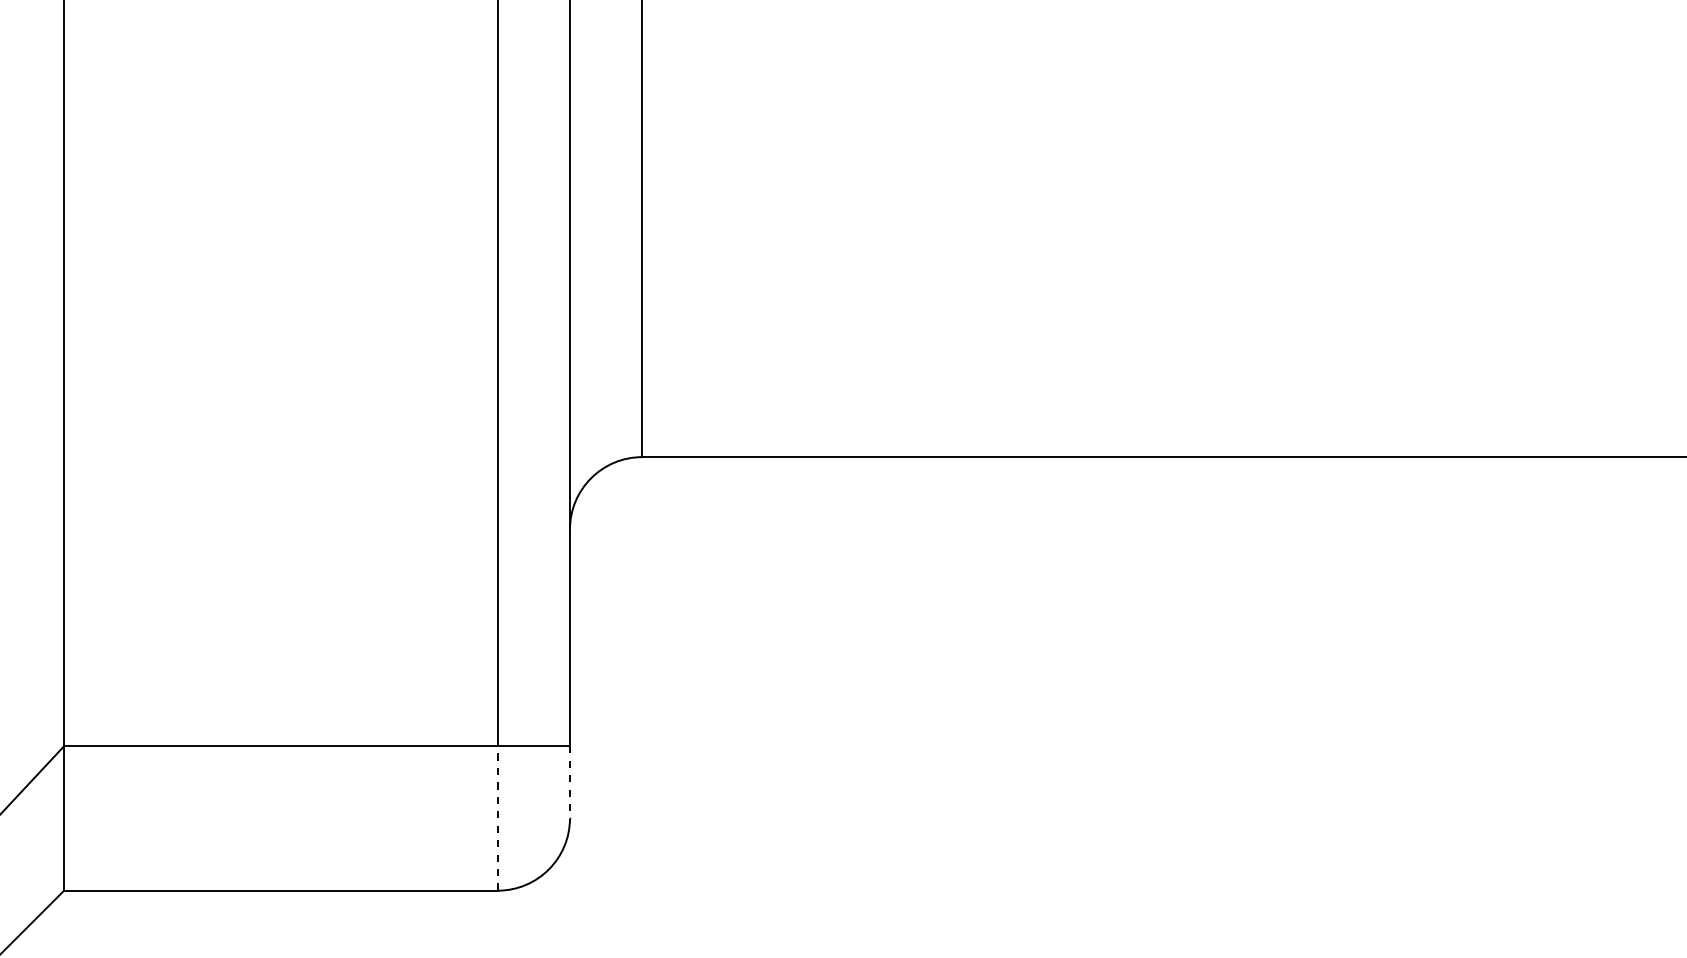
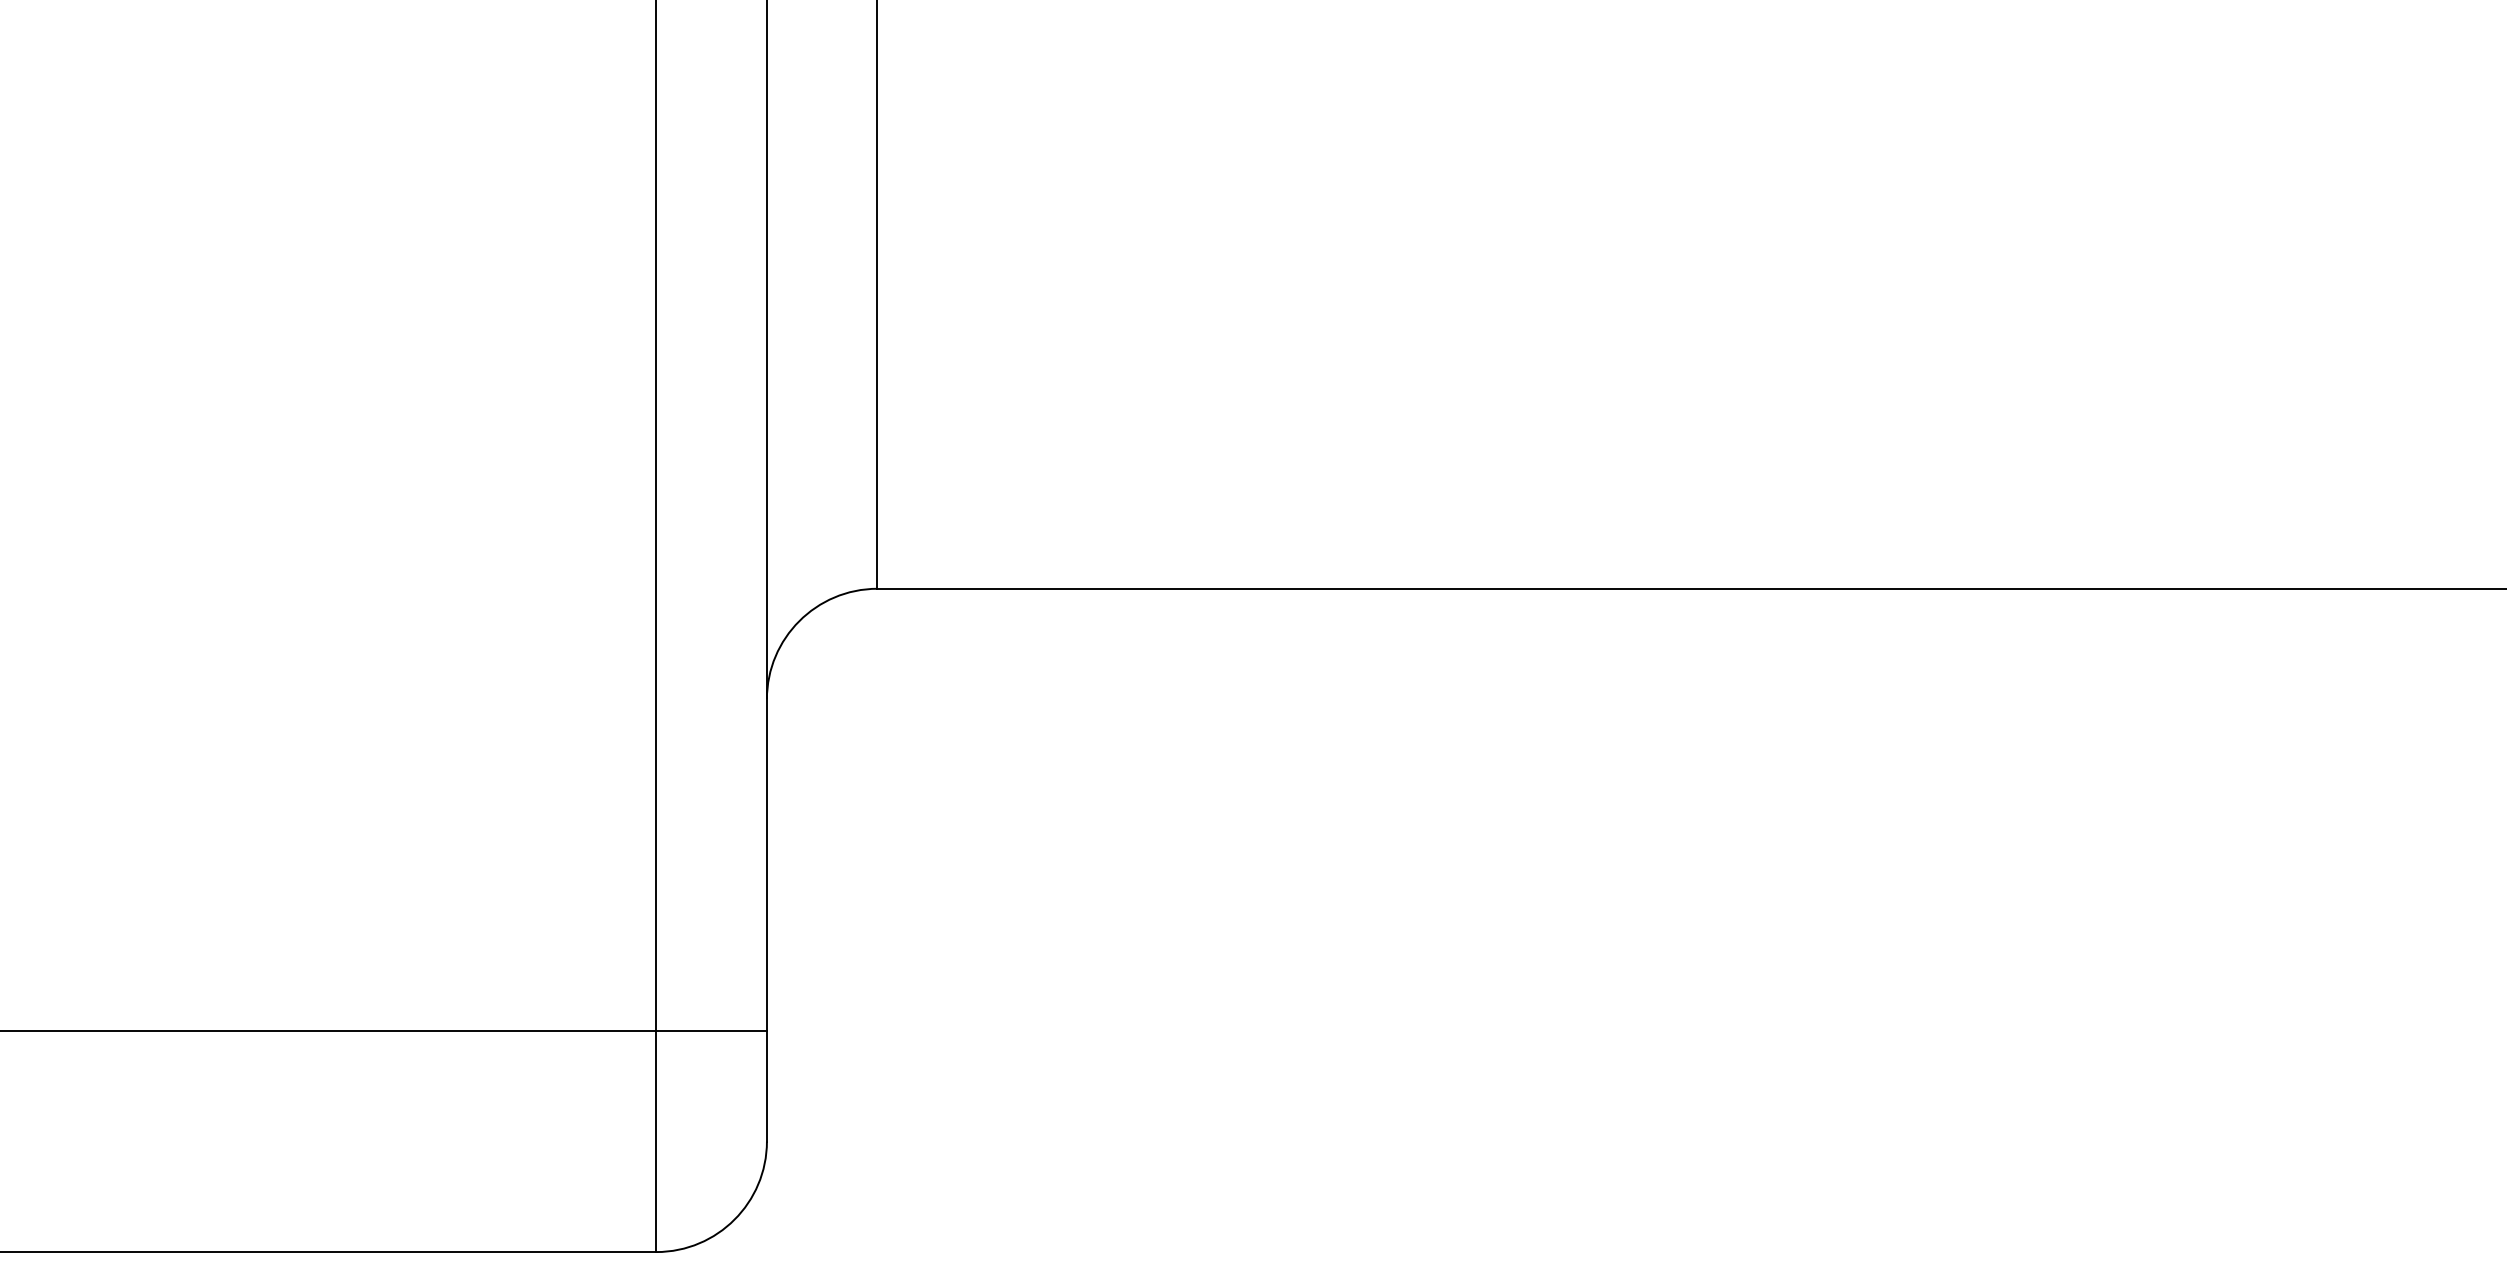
line: (569, 782) -> (766, 1086), dashed -> solid
line: (497, 817) -> (656, 1140), dashed -> solid

